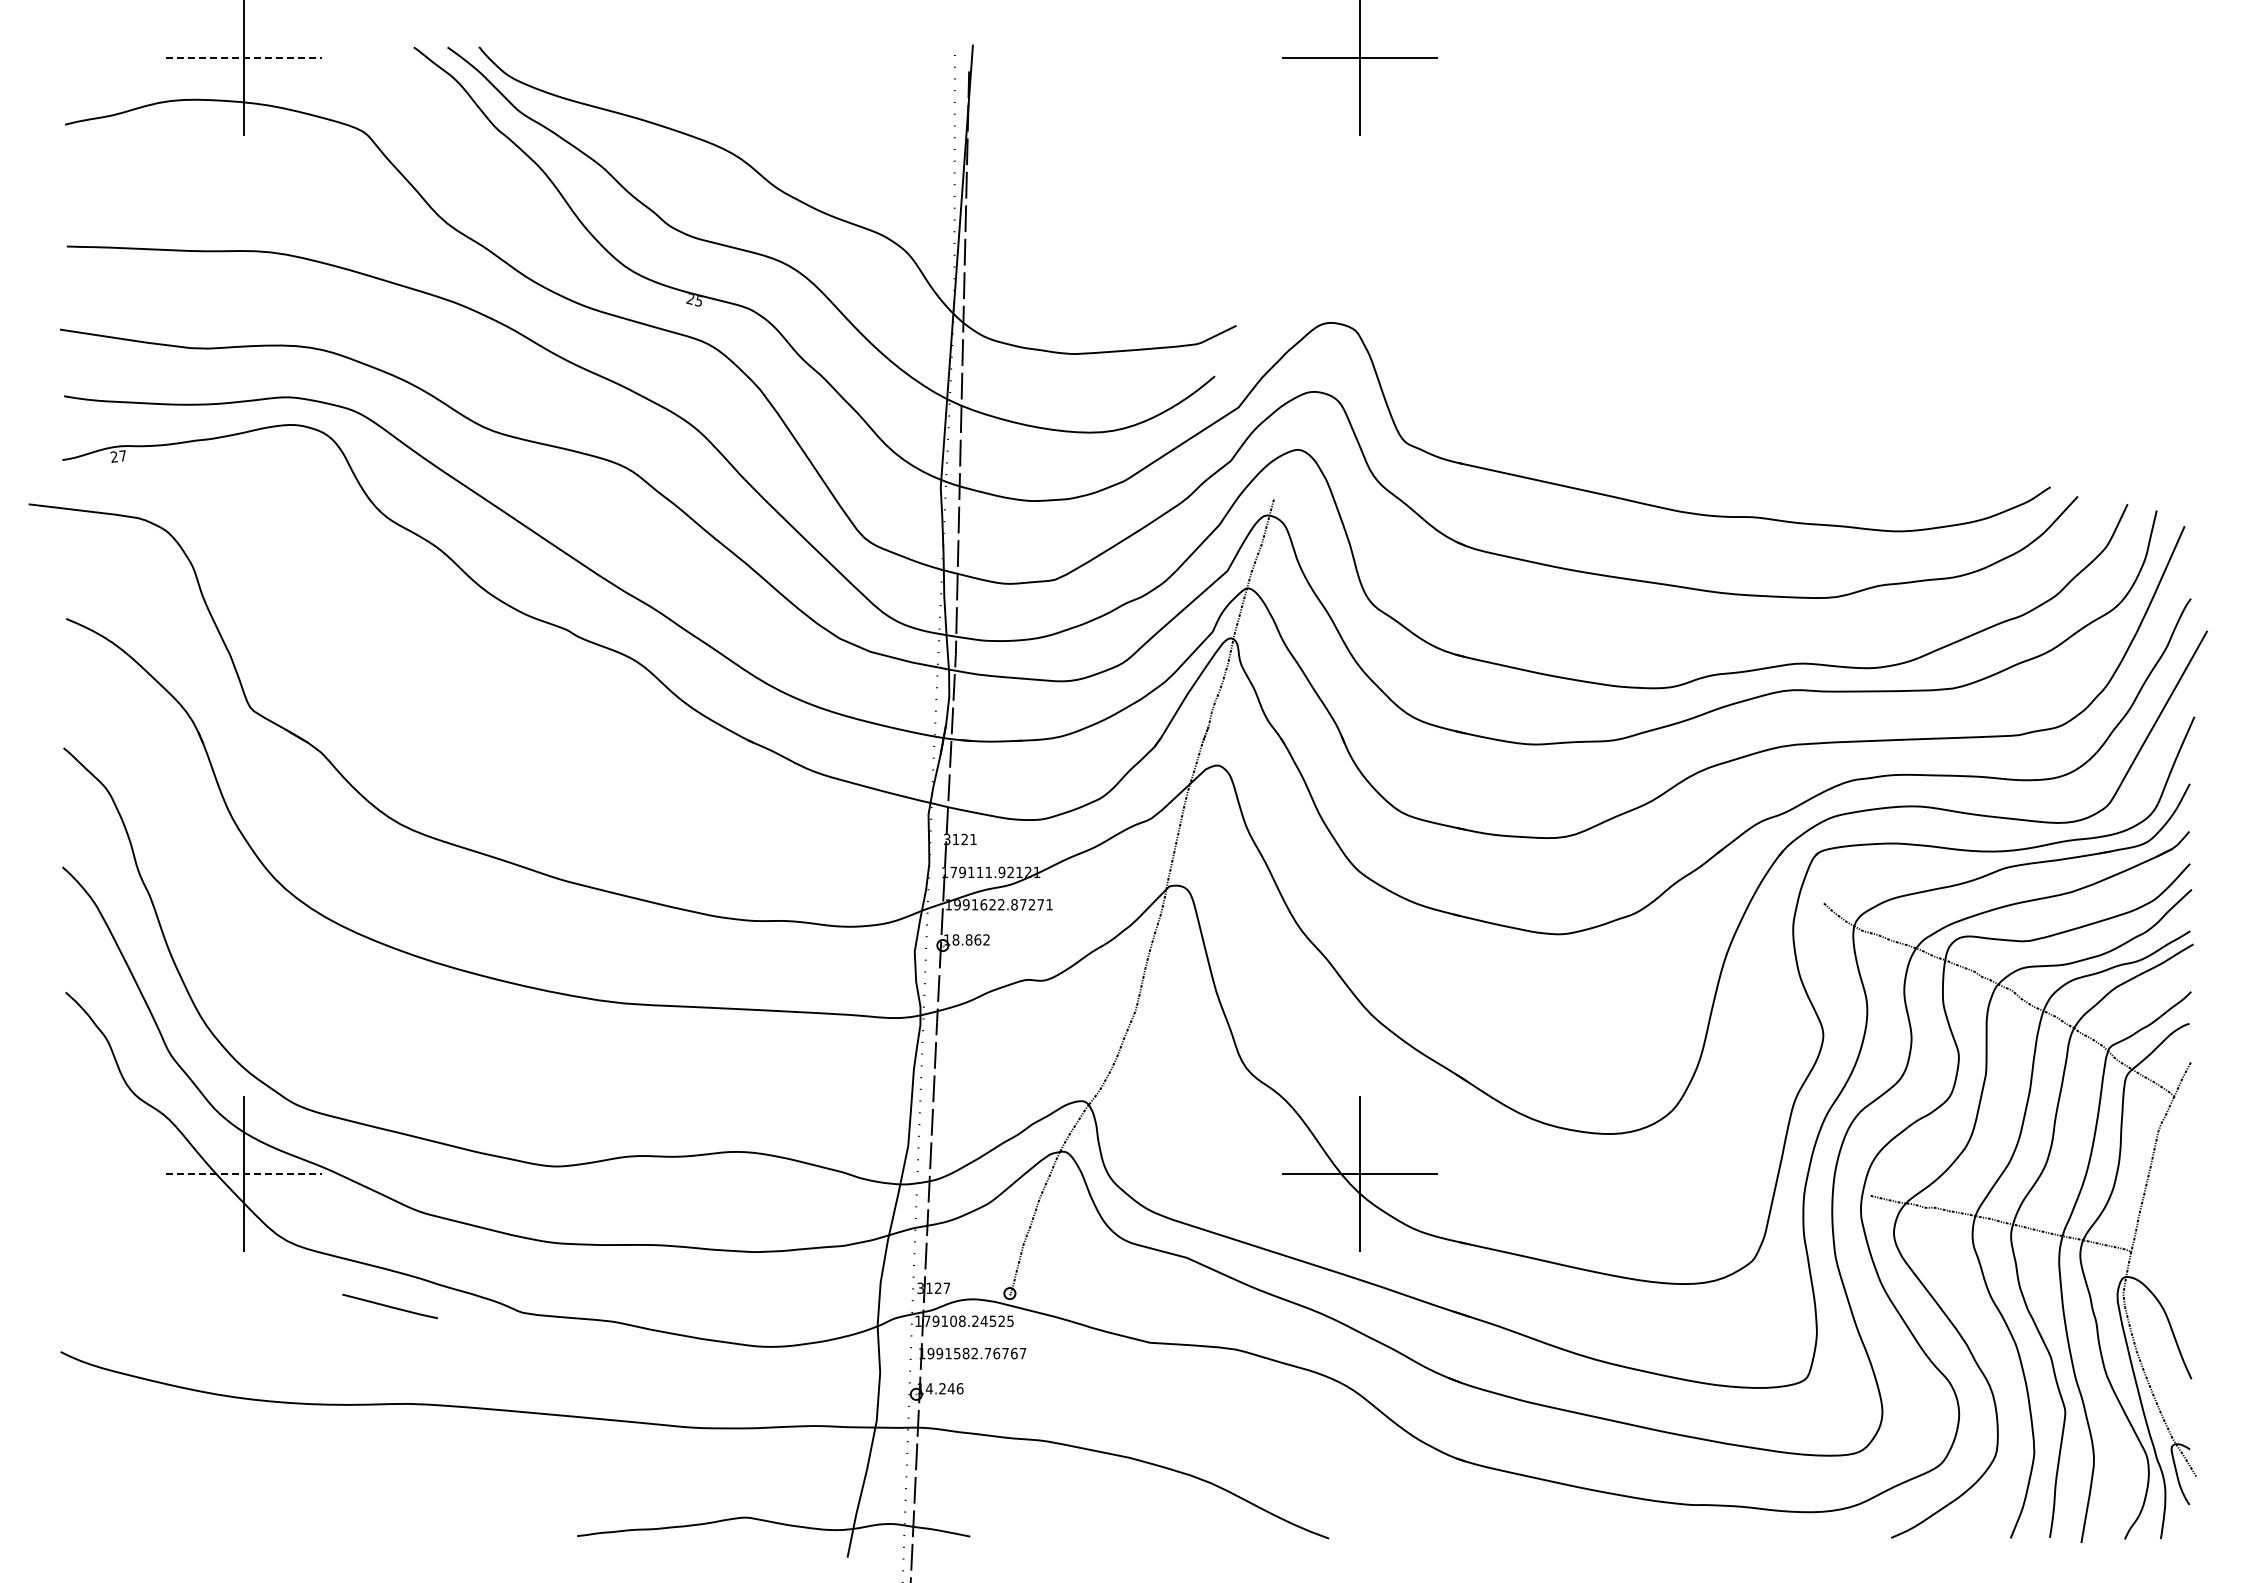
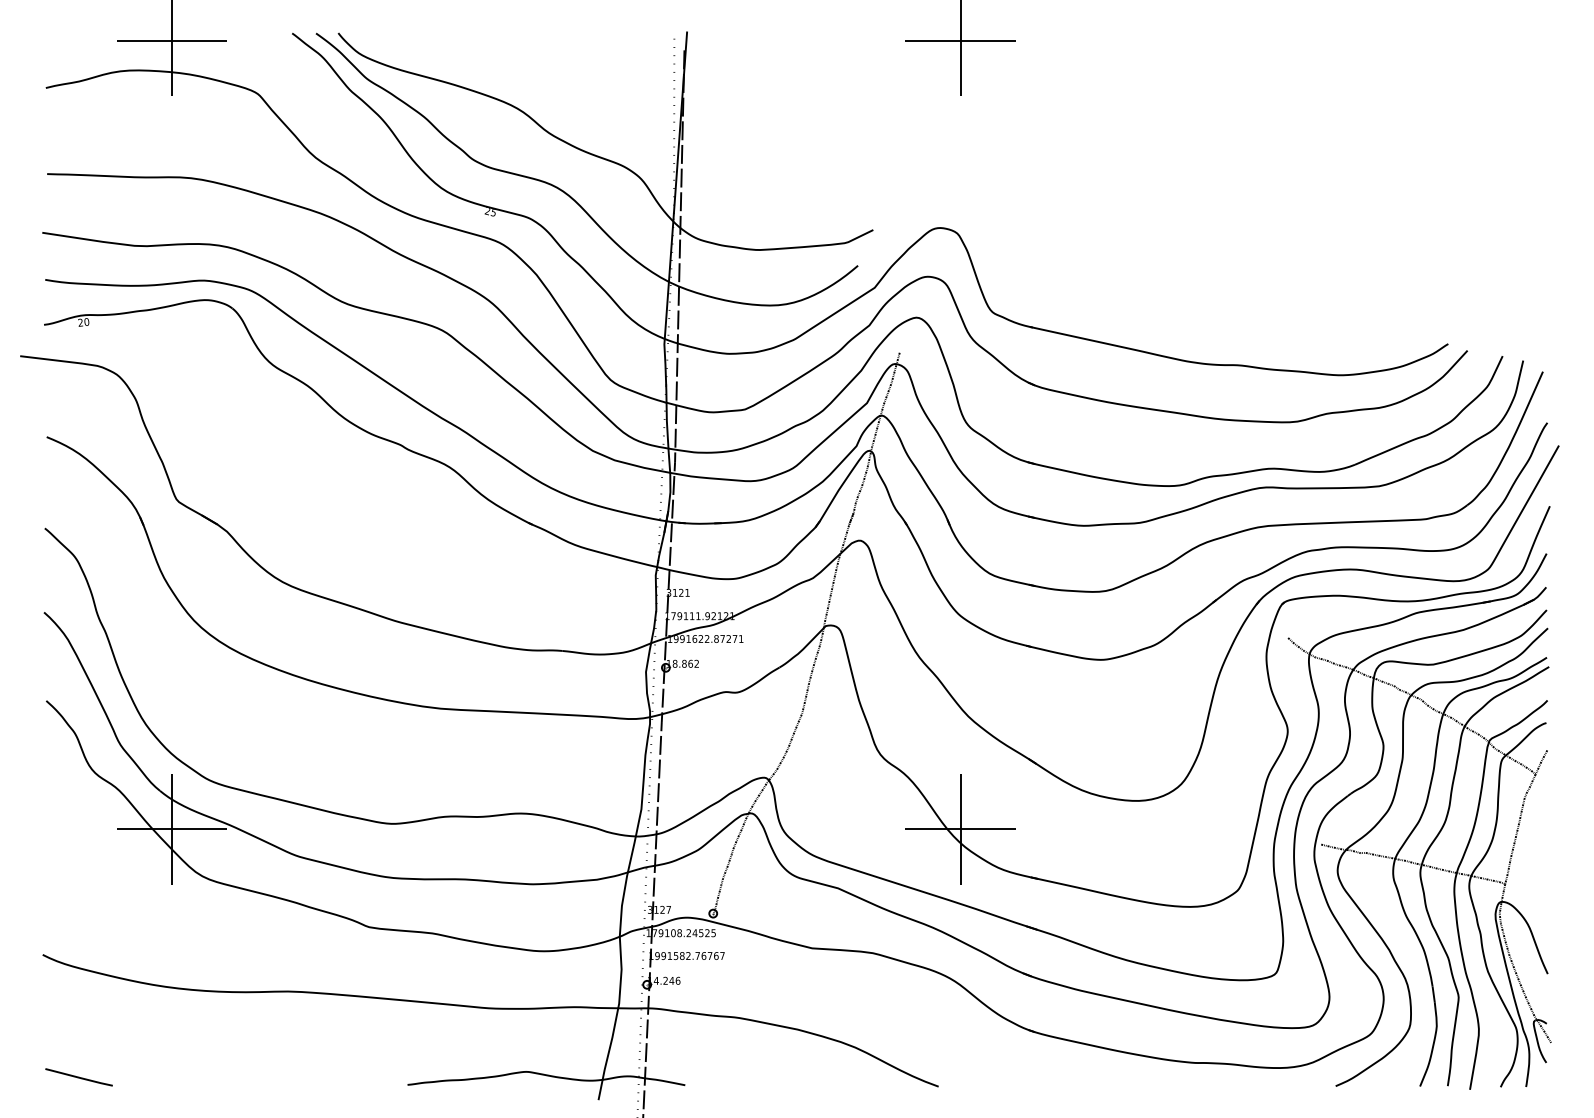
line: (243, 57) -> (171, 40), dashed -> solid
text: (122, 455) -> (86, 321), 27 -> 20
line: (243, 1174) -> (171, 829), dashed -> solid
line: (389, 1306) -> (78, 1077), moved

